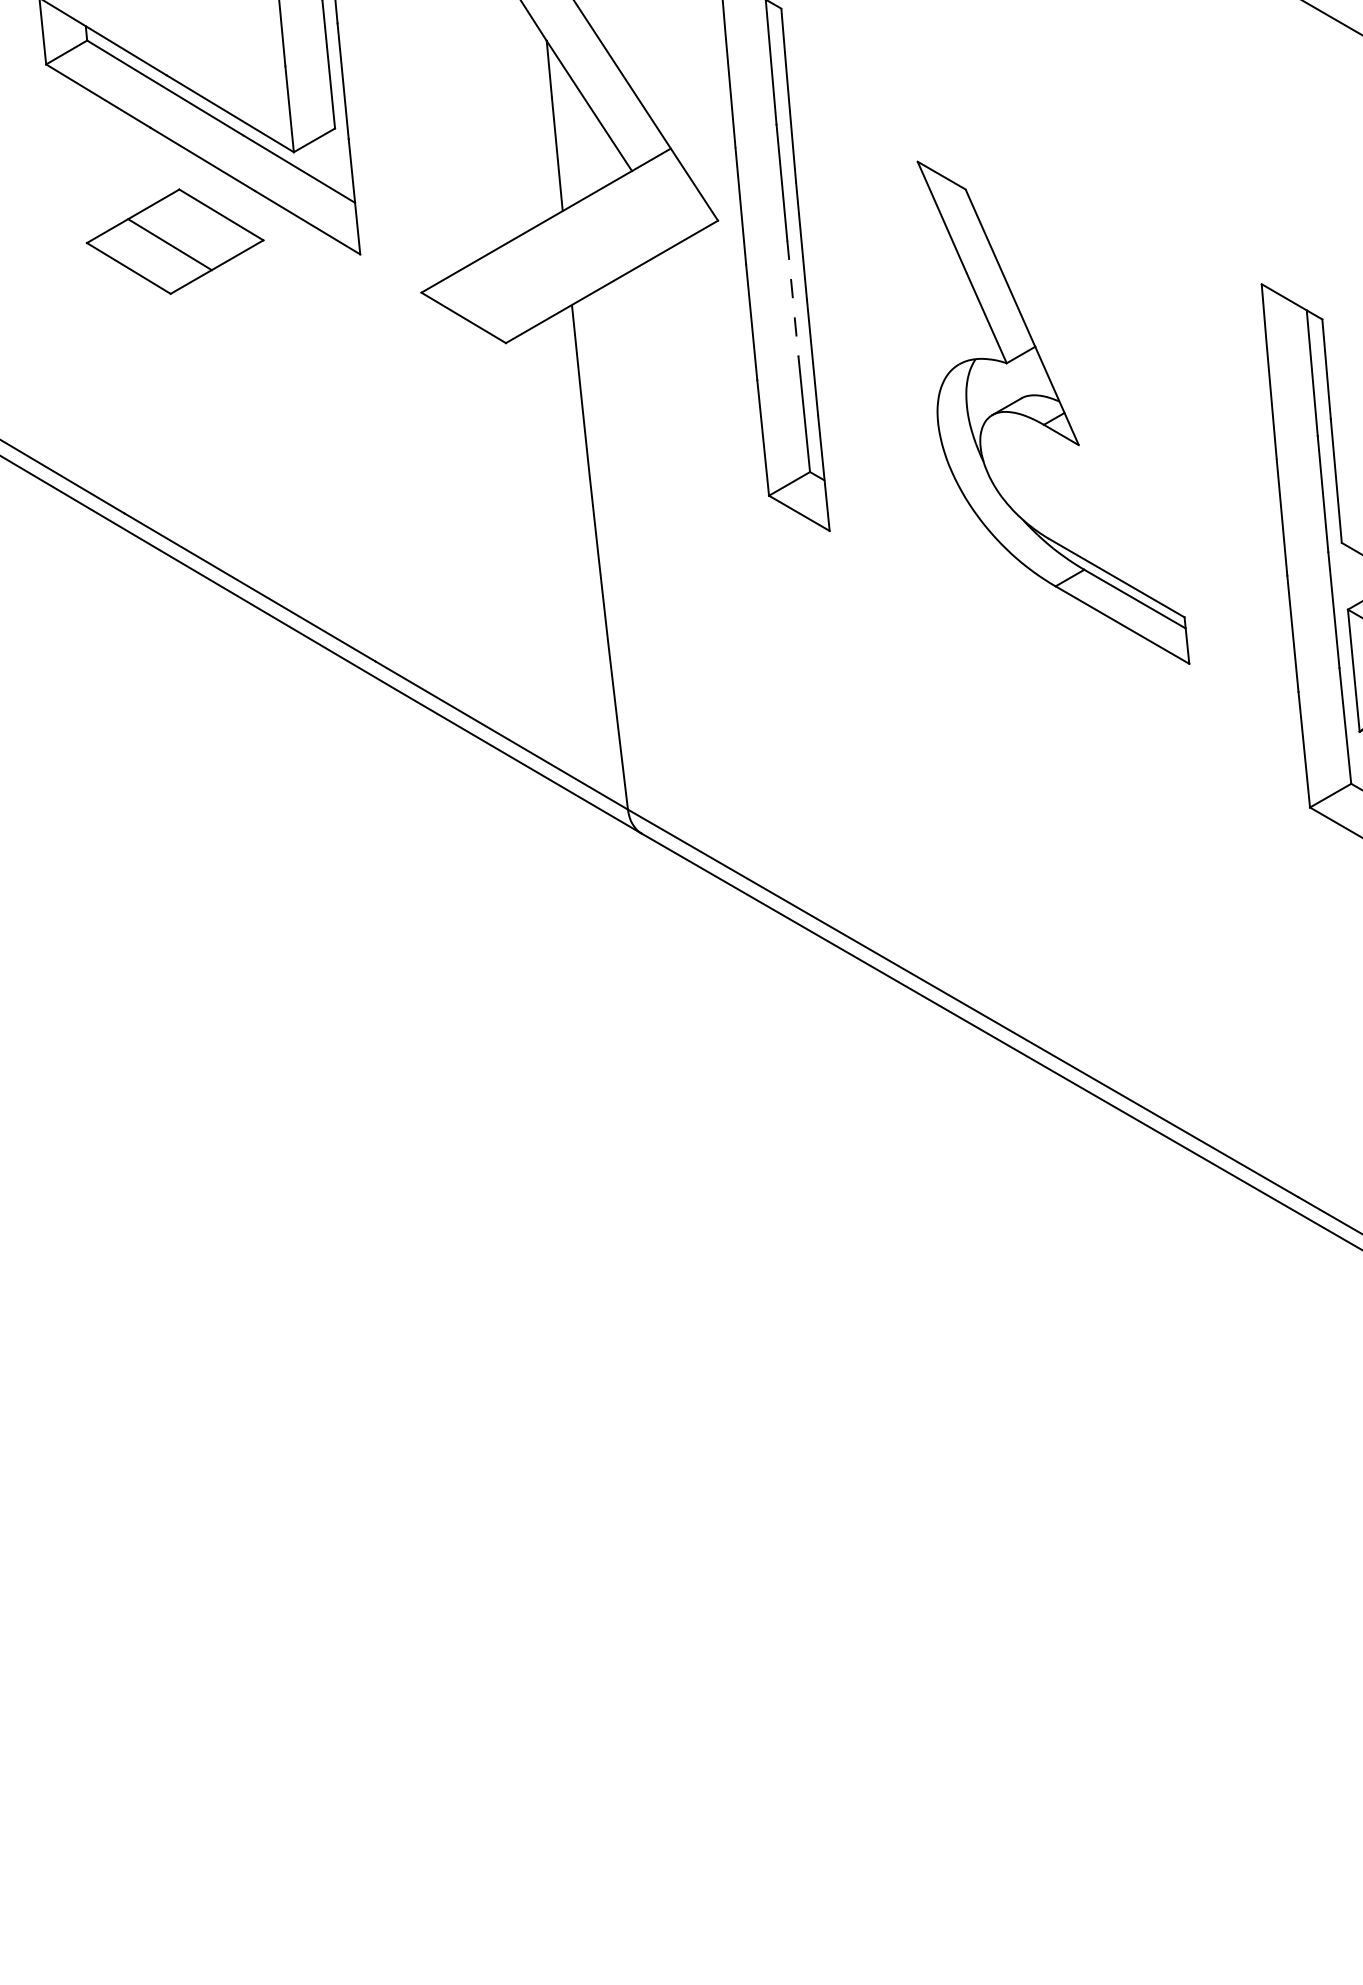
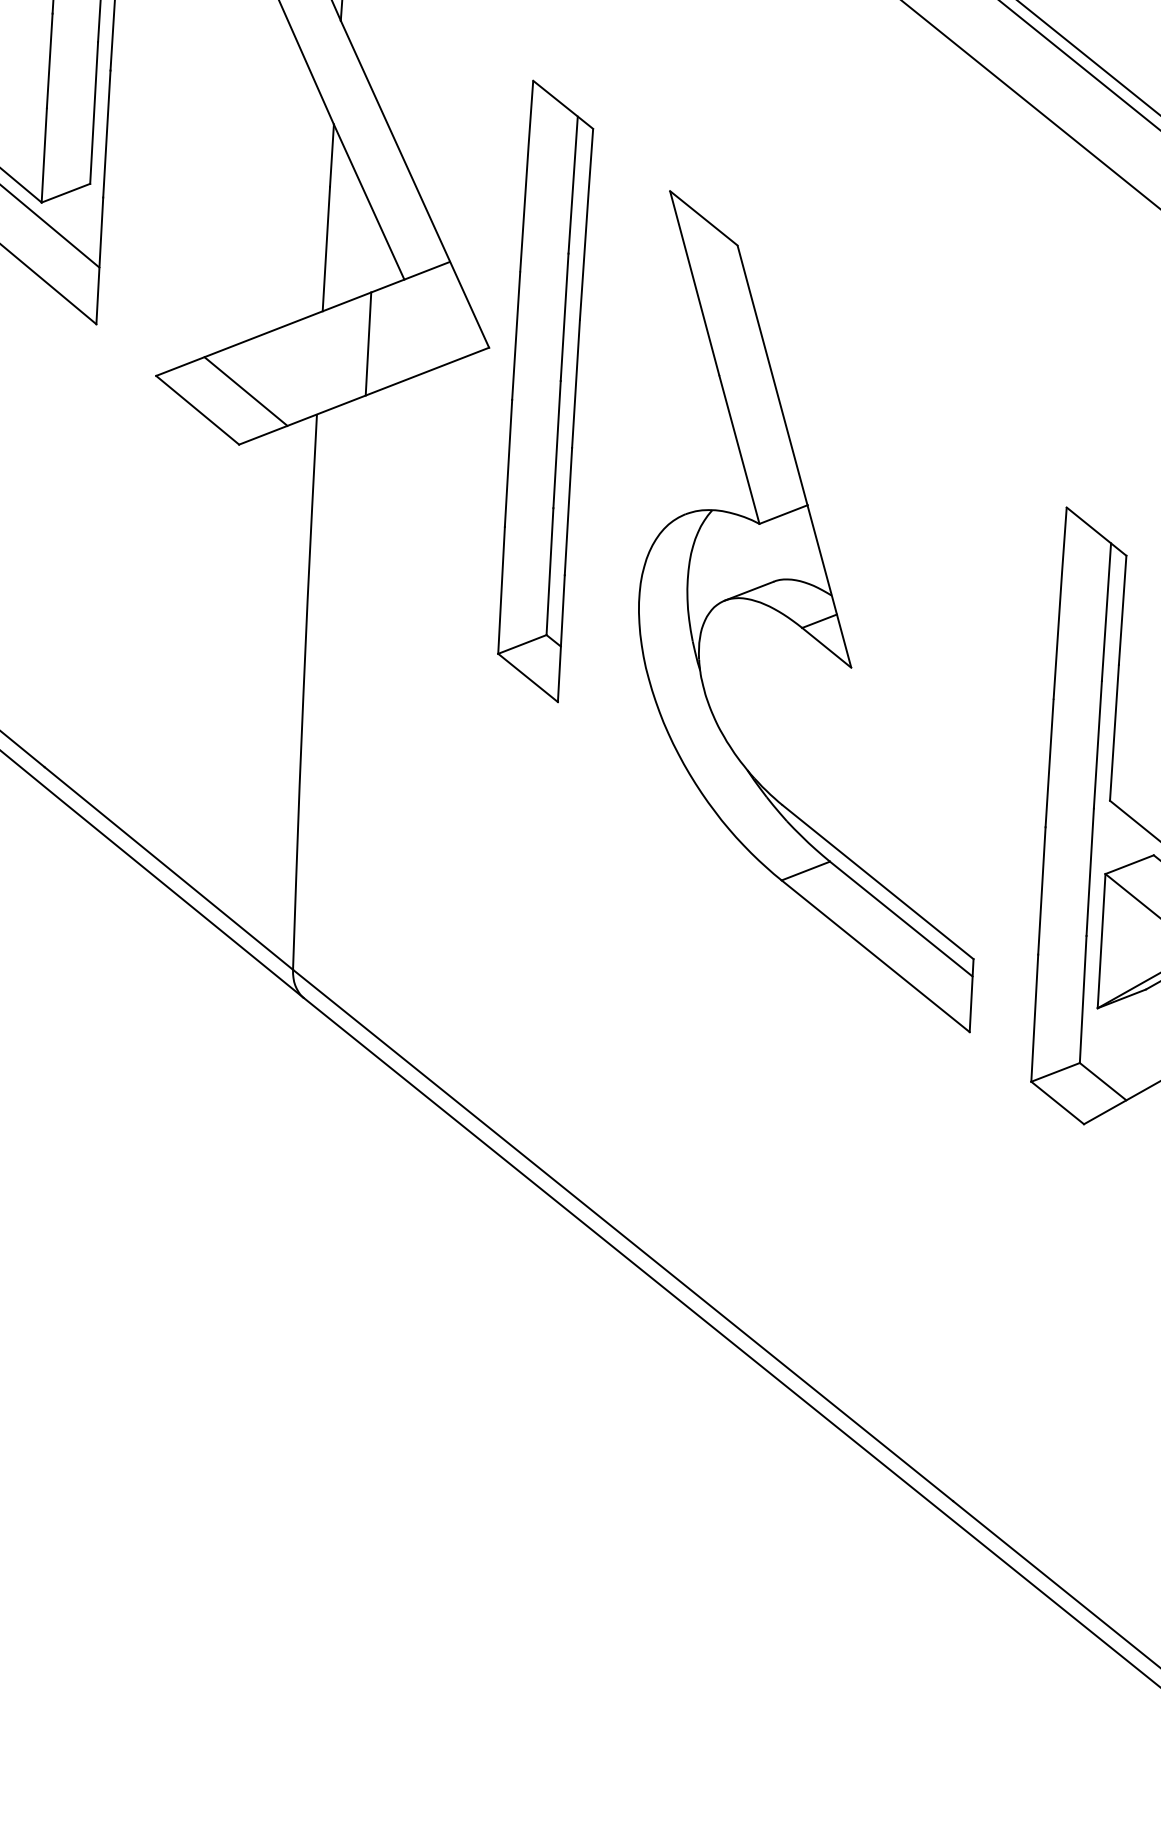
line: (608, 234) -> (368, 344), added
line: (504, 294) -> (245, 391), added
line: (792, 299) -> (556, 445), dashed -> solid
part: (1053, 412) -> (819, 611), size x1.43

